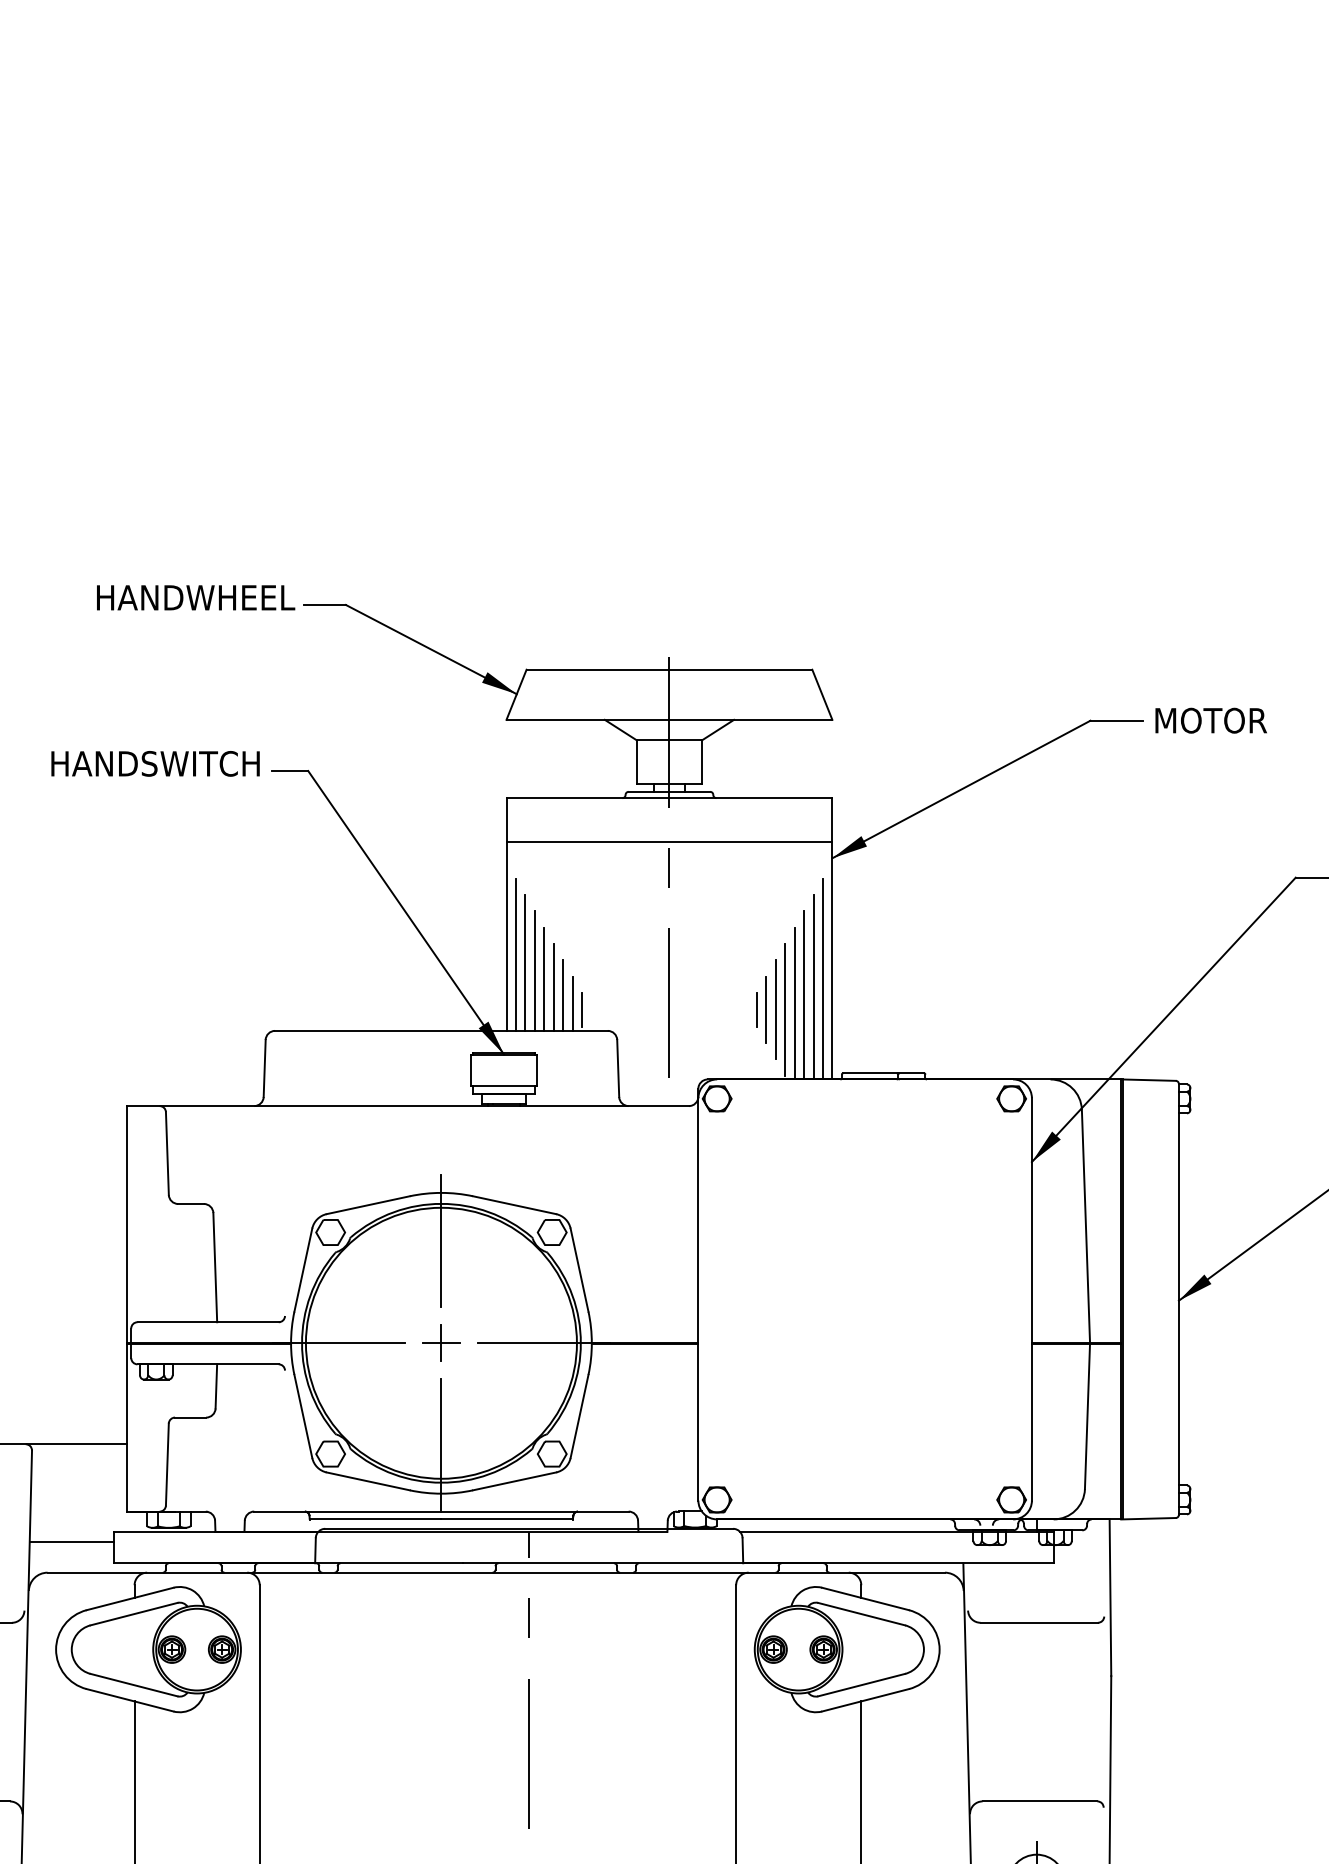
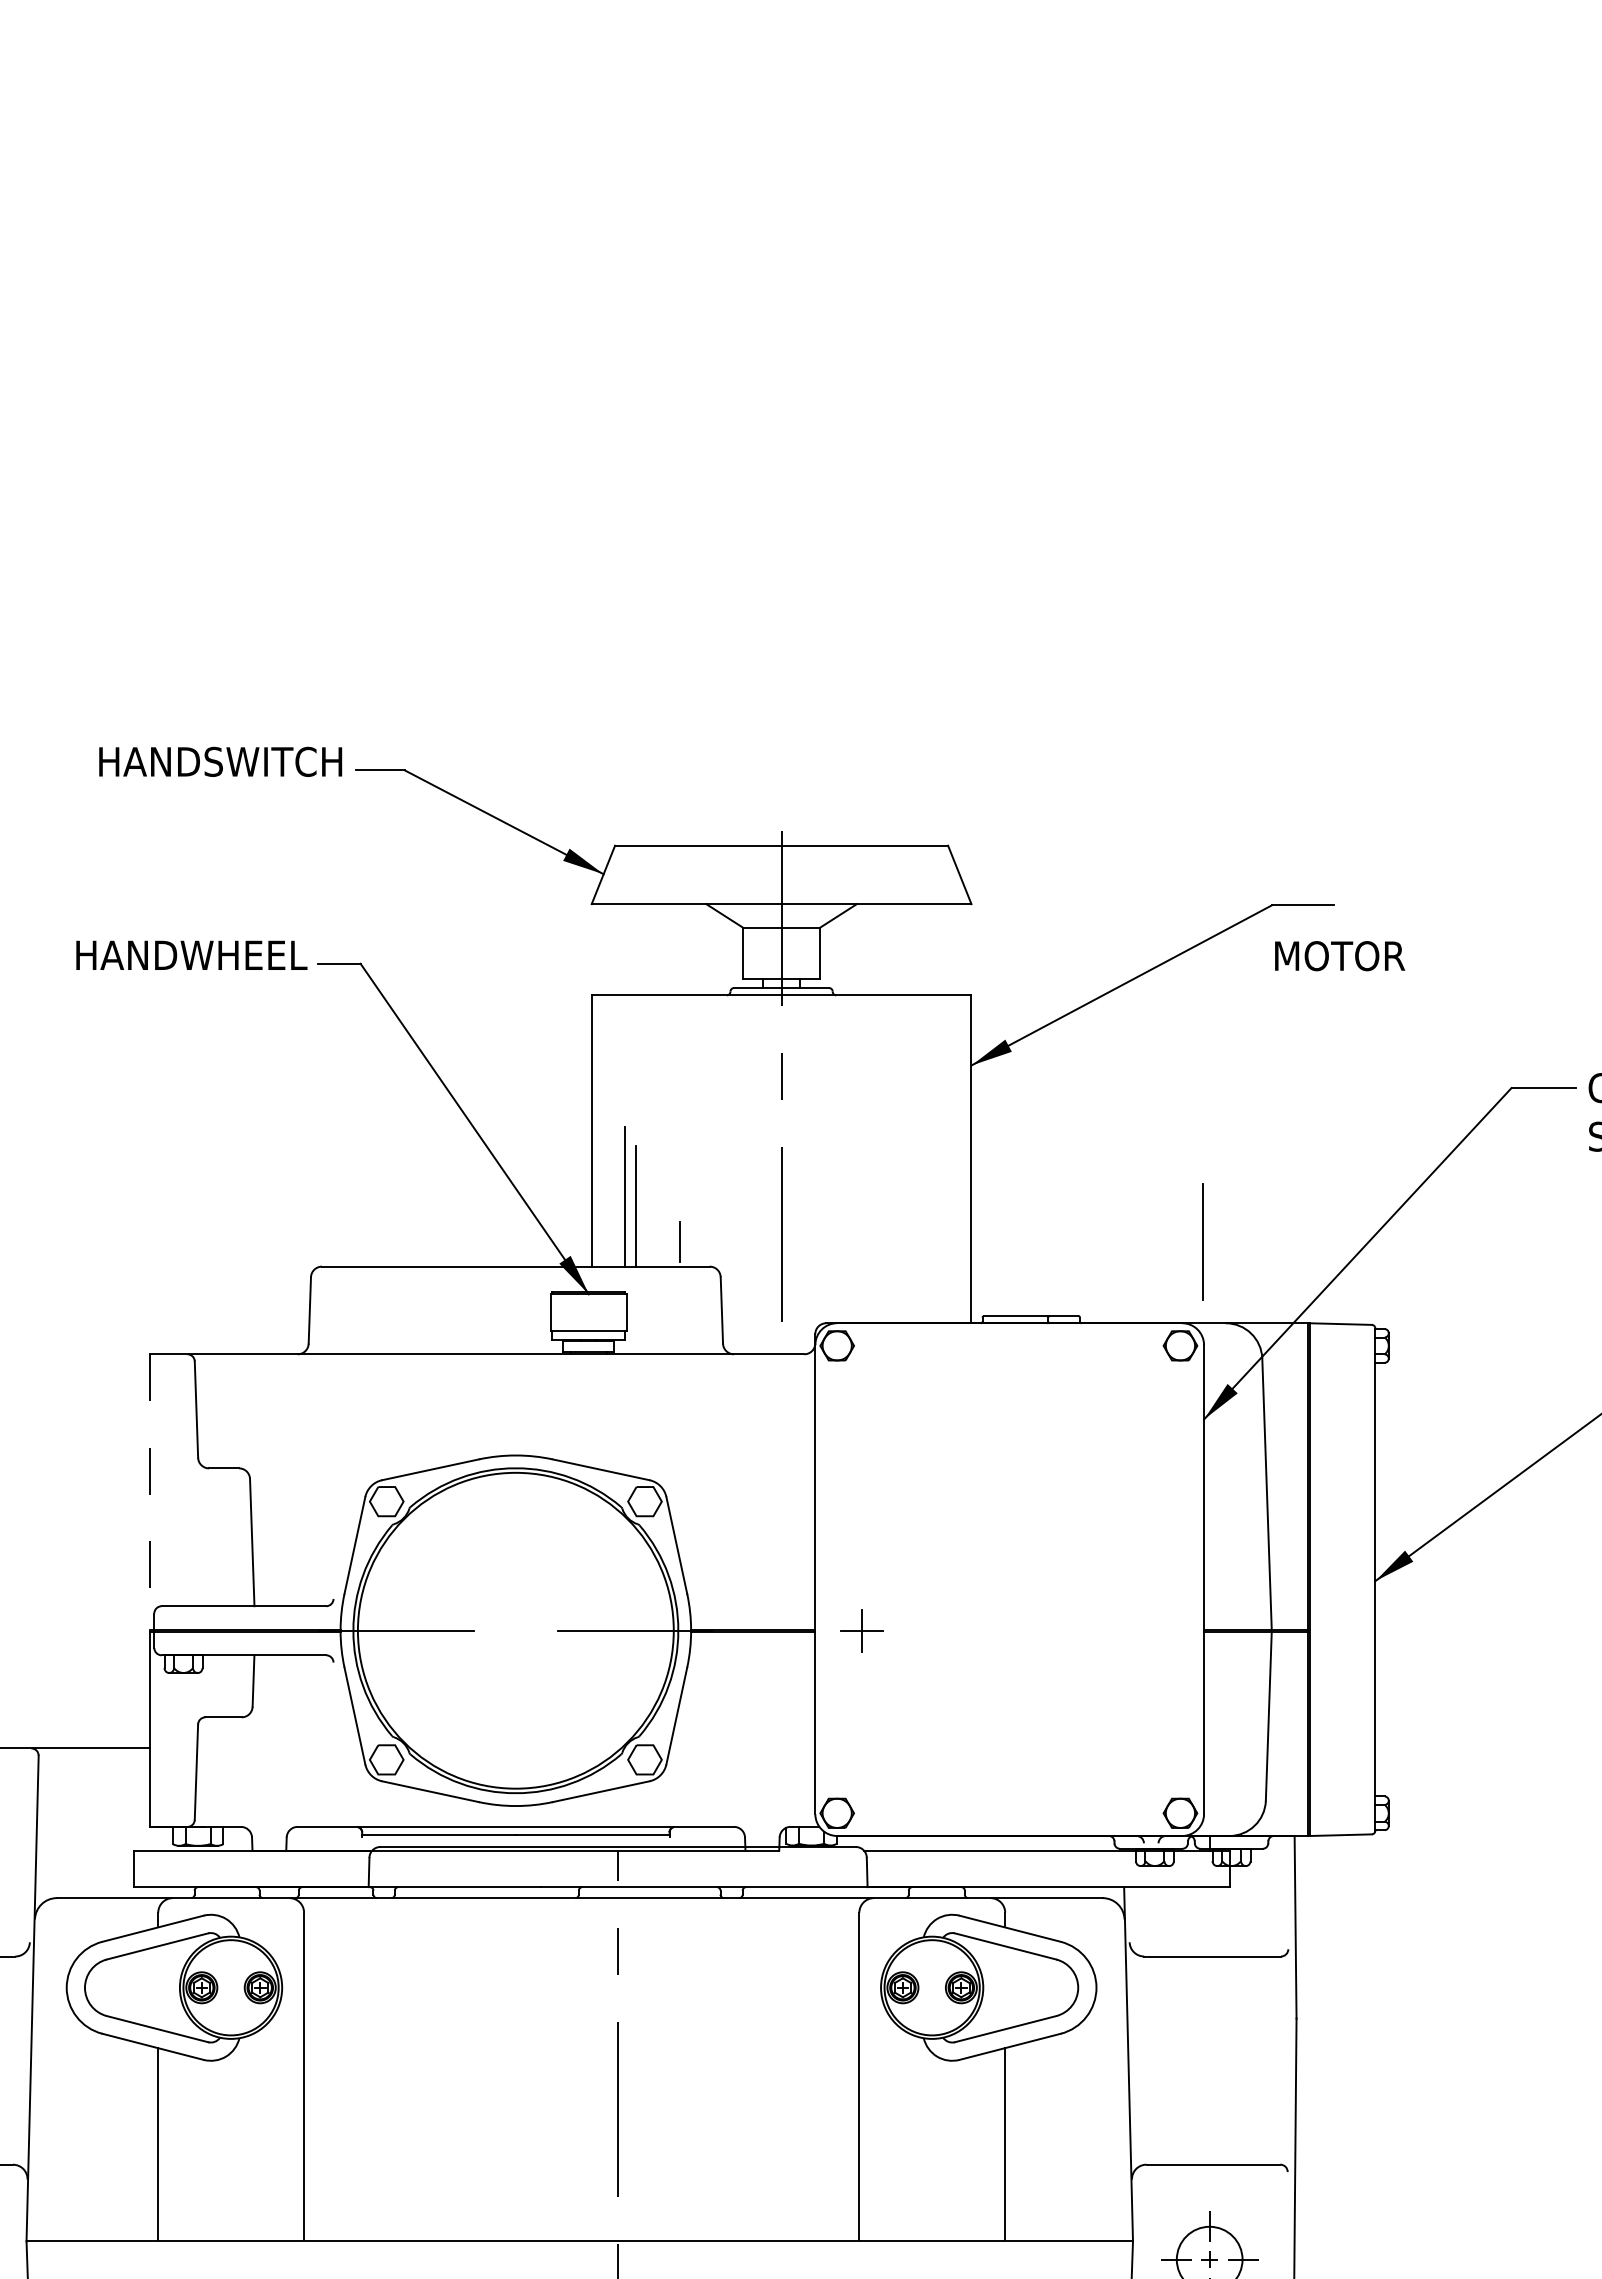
text: (189, 597) -> (222, 761), HANDWHEEL -> HANDSWITCH
text: (1211, 721) -> (1340, 956), moved
text: (157, 763) -> (184, 955), HANDSWITCH -> HANDWHEEL
line: (669, 842) -> (781, 1046), removed
line: (515, 954) -> (602, 1177), removed
line: (525, 962) -> (613, 1187), removed
line: (822, 979) -> (960, 1206), removed
line: (553, 987) -> (646, 1215), removed
line: (813, 987) -> (949, 1215), removed
line: (562, 995) -> (657, 1225), removed
line: (804, 995) -> (938, 1225), removed
line: (572, 1003) -> (668, 1234), removed
line: (794, 1003) -> (927, 1234), removed
line: (756, 1009) -> (883, 1241), removed
line: (766, 1009) -> (894, 1241), removed
line: (775, 1009) -> (1202, 1241), moved
line: (785, 1009) -> (916, 1241), removed
line: (127, 1224) -> (149, 1492), solid -> dashed
line: (441, 1240) -> (515, 1511), removed
part: (441, 1343) -> (861, 1630), moved
line: (441, 1445) -> (515, 1749), removed
line: (72, 1542) -> (85, 1862), removed

